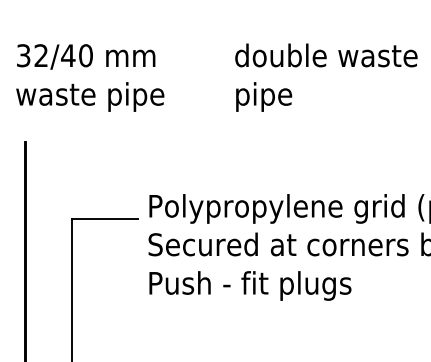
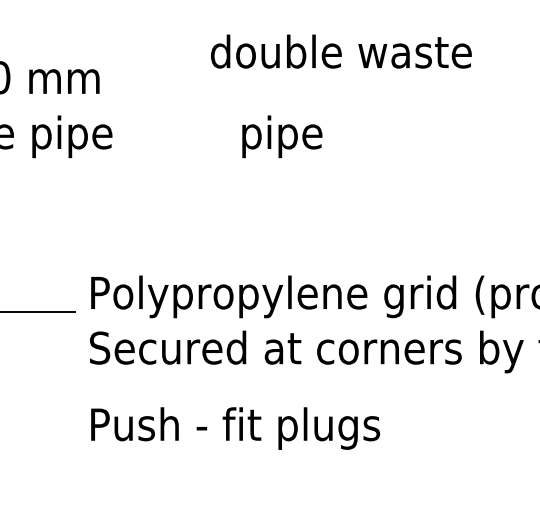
text: (326, 55) -> (341, 51), moved
text: (264, 96) -> (282, 136), moved
text: (250, 285) -> (235, 427), moved

